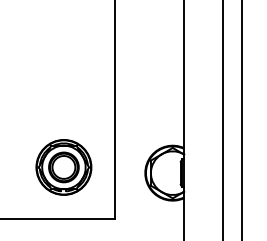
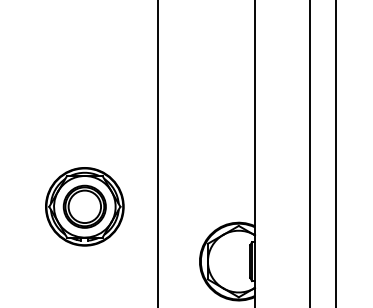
part: (63, 167) -> (84, 206), moved

